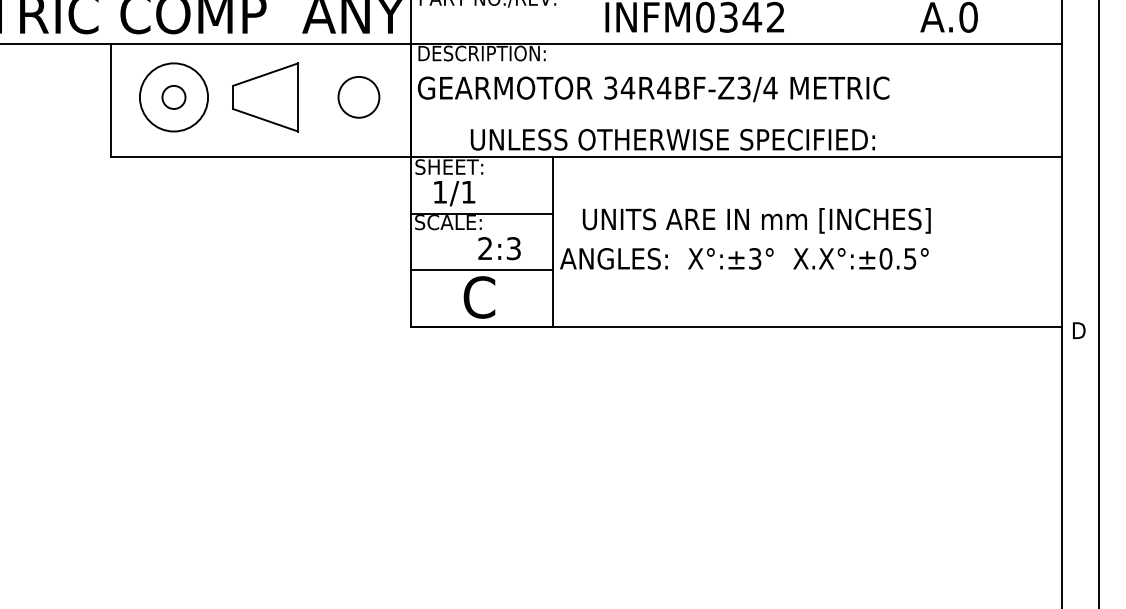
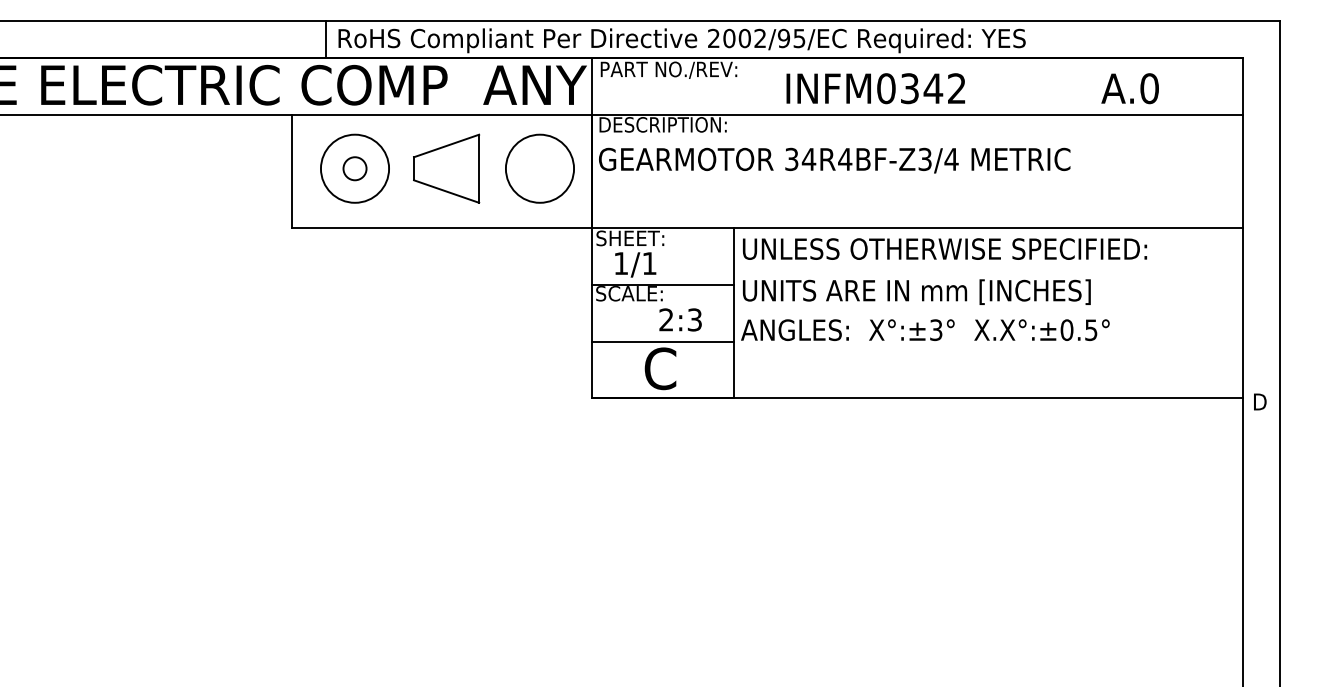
circle: (358, 97) -> (539, 168), size x1.67
text: (673, 139) -> (945, 248), moved
text: (756, 220) -> (916, 291), moved

